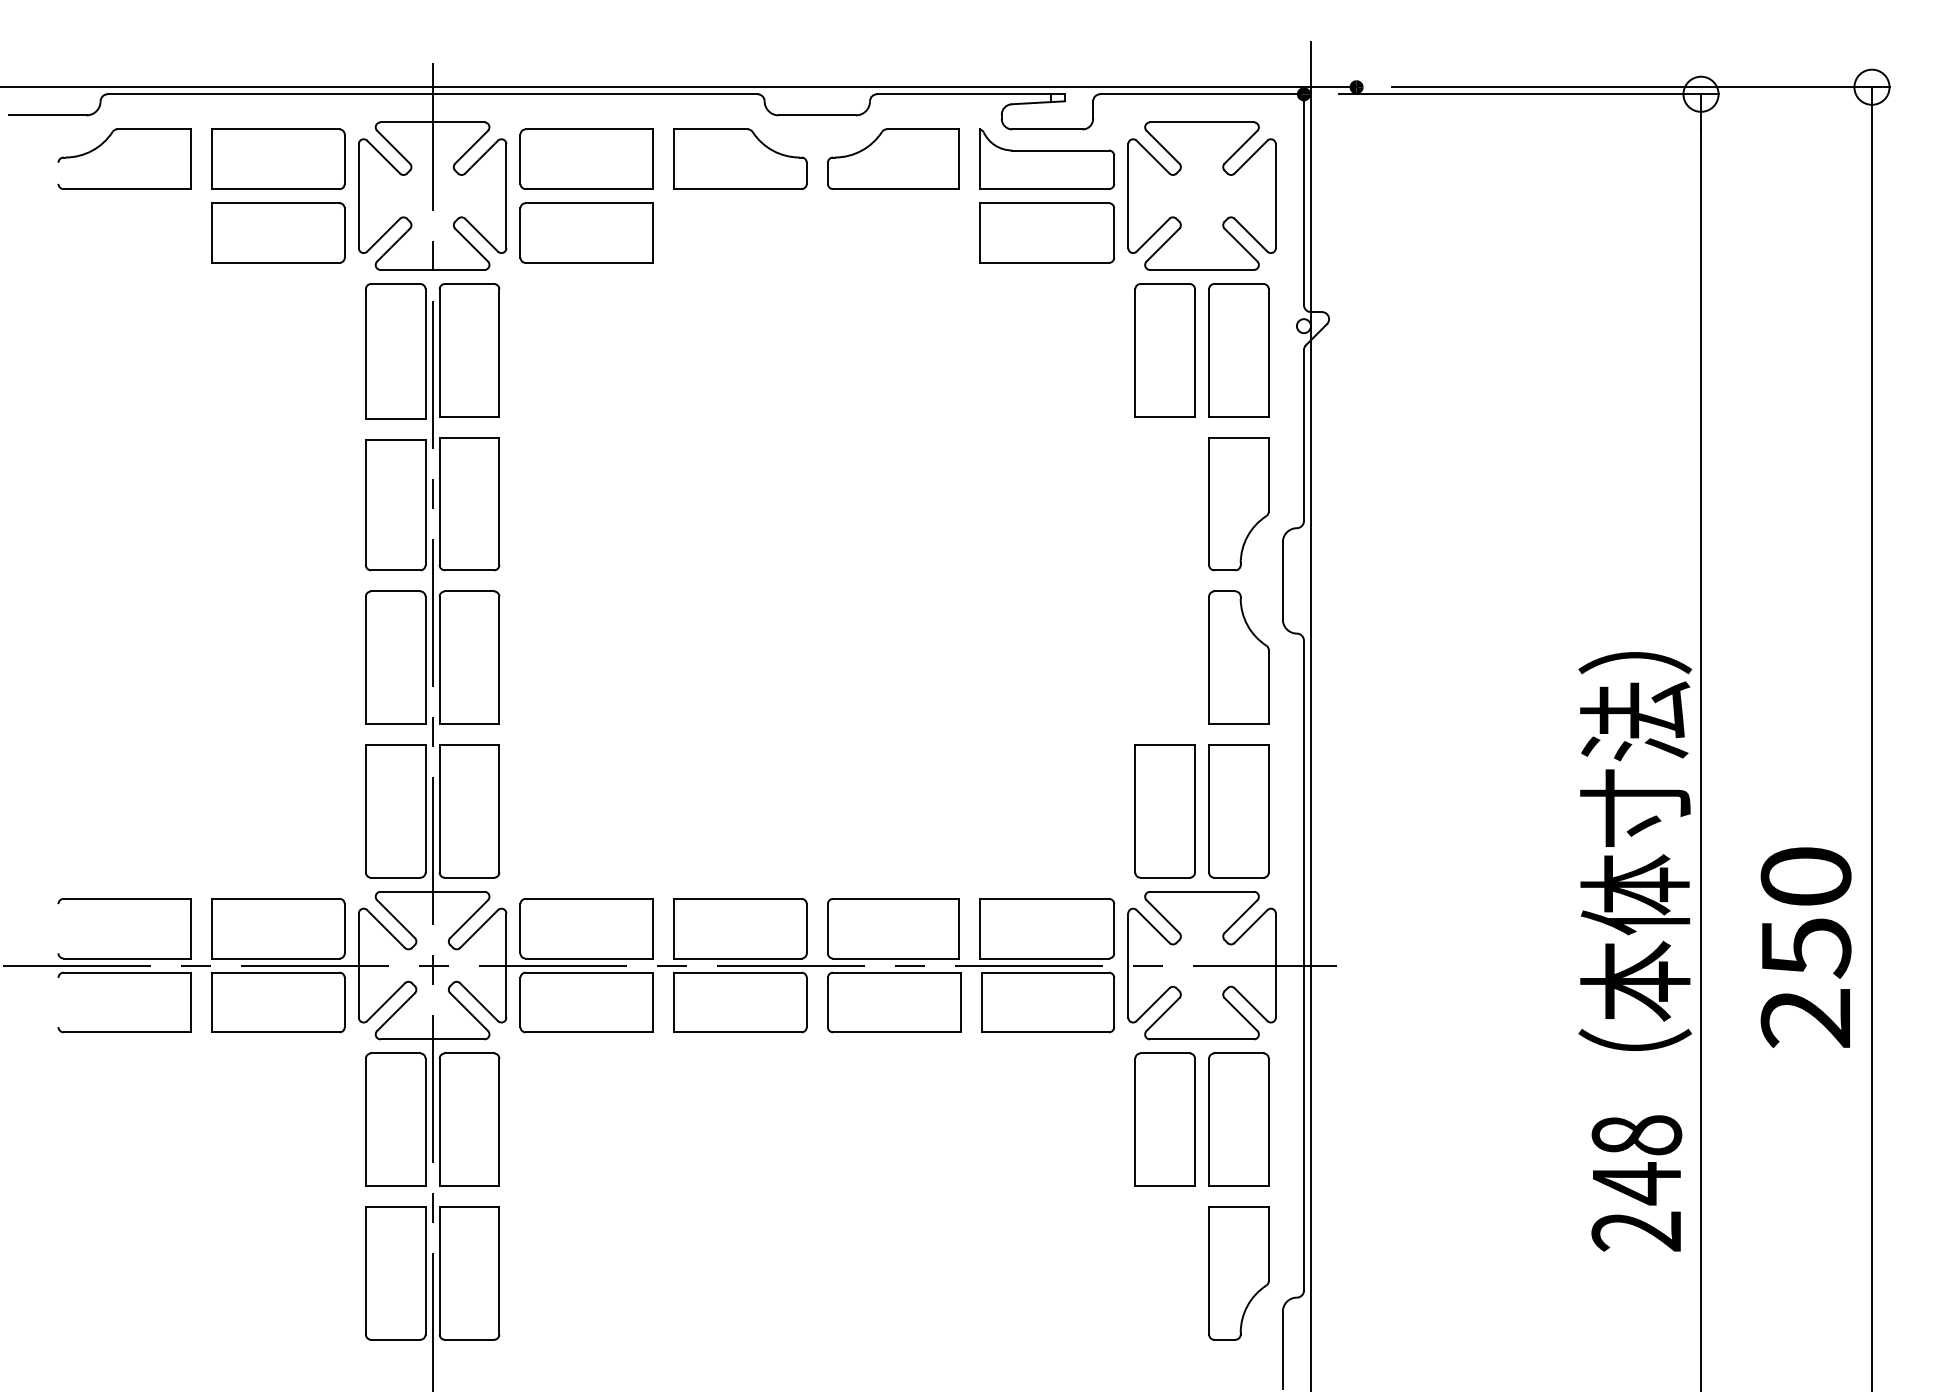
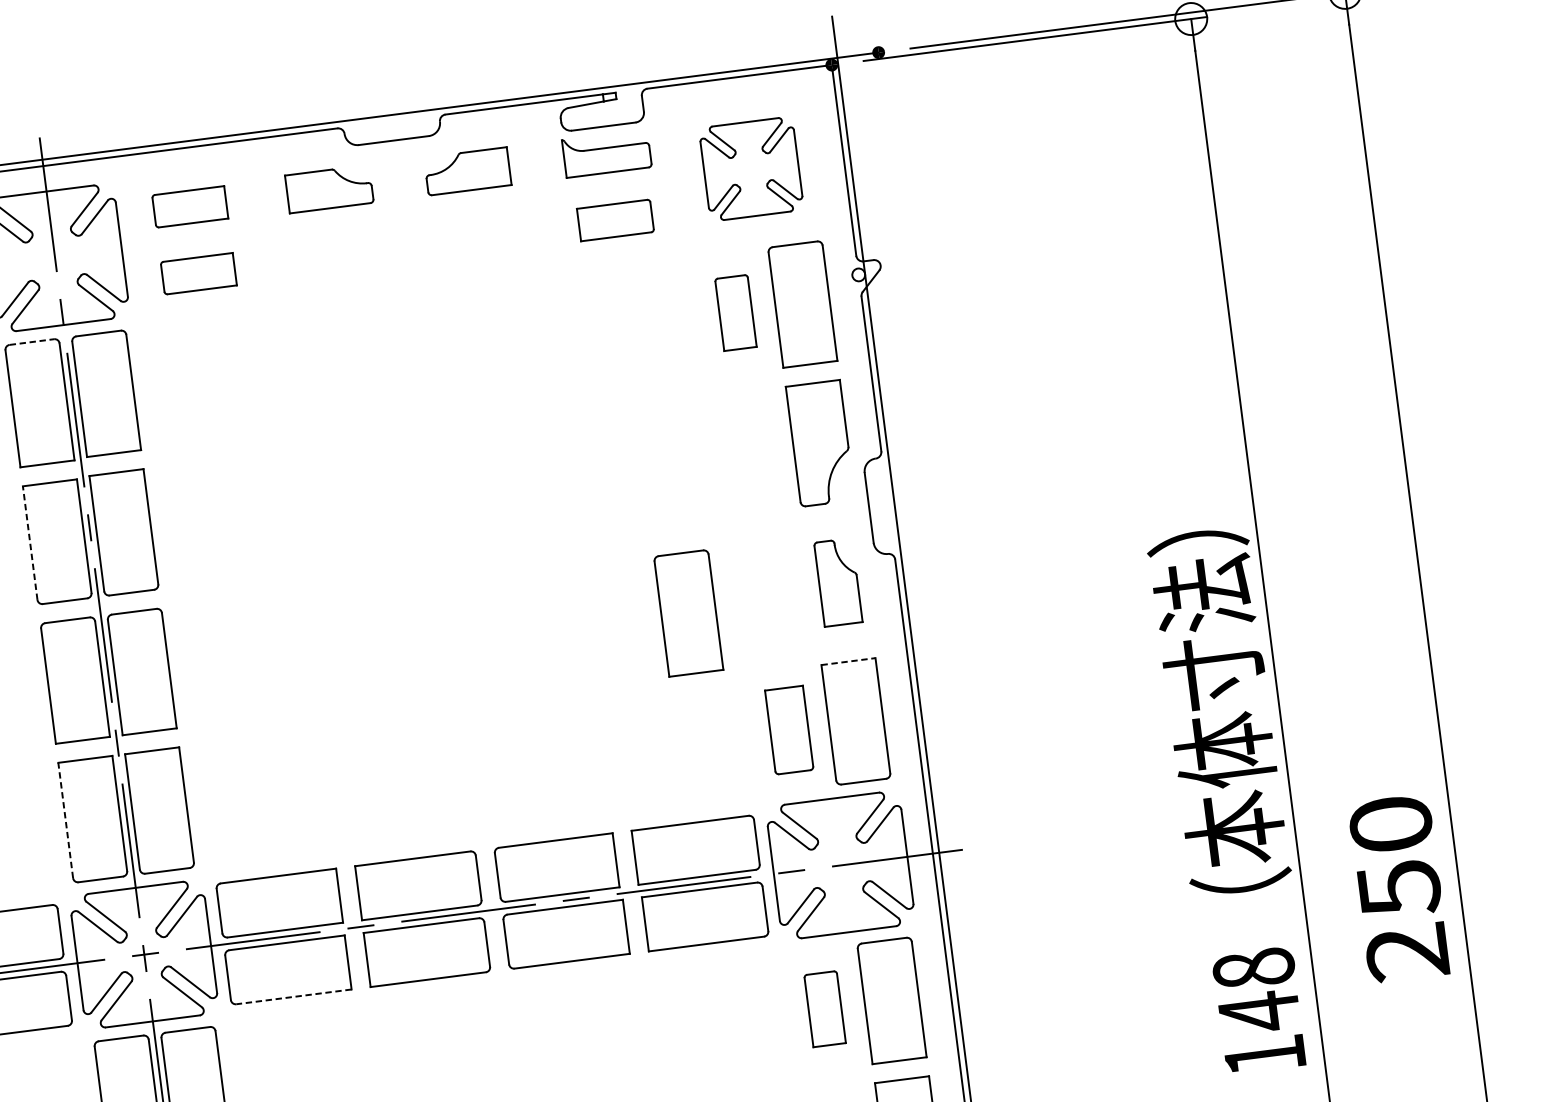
part: (586, 158) -> (190, 206), size x0.6
part: (740, 158) -> (329, 188), size x0.7
part: (893, 158) -> (467, 170), size x0.7
part: (1047, 158) -> (607, 152), size x0.7
part: (1201, 195) -> (750, 168), size x0.7
part: (586, 232) -> (198, 273), size x0.6
part: (1047, 232) -> (615, 219), size x0.6
line: (395, 284) -> (31, 342), solid -> dashed
part: (1164, 350) -> (735, 313), size x0.6
line: (365, 502) -> (29, 543), solid -> dashed
part: (1238, 657) -> (837, 582), size x0.7
part: (1071, 670) -> (688, 613), added
line: (1238, 745) -> (848, 662), solid -> dashed
line: (365, 808) -> (65, 820), solid -> dashed
part: (1164, 811) -> (788, 730), size x0.7
text: (1805, 947) -> (1398, 888), moved
line: (589, 1032) -> (294, 996), solid -> dashed
part: (1164, 1119) -> (824, 1009), size x0.6
text: (1635, 1231) -> (1263, 1055), 248 -> 148

